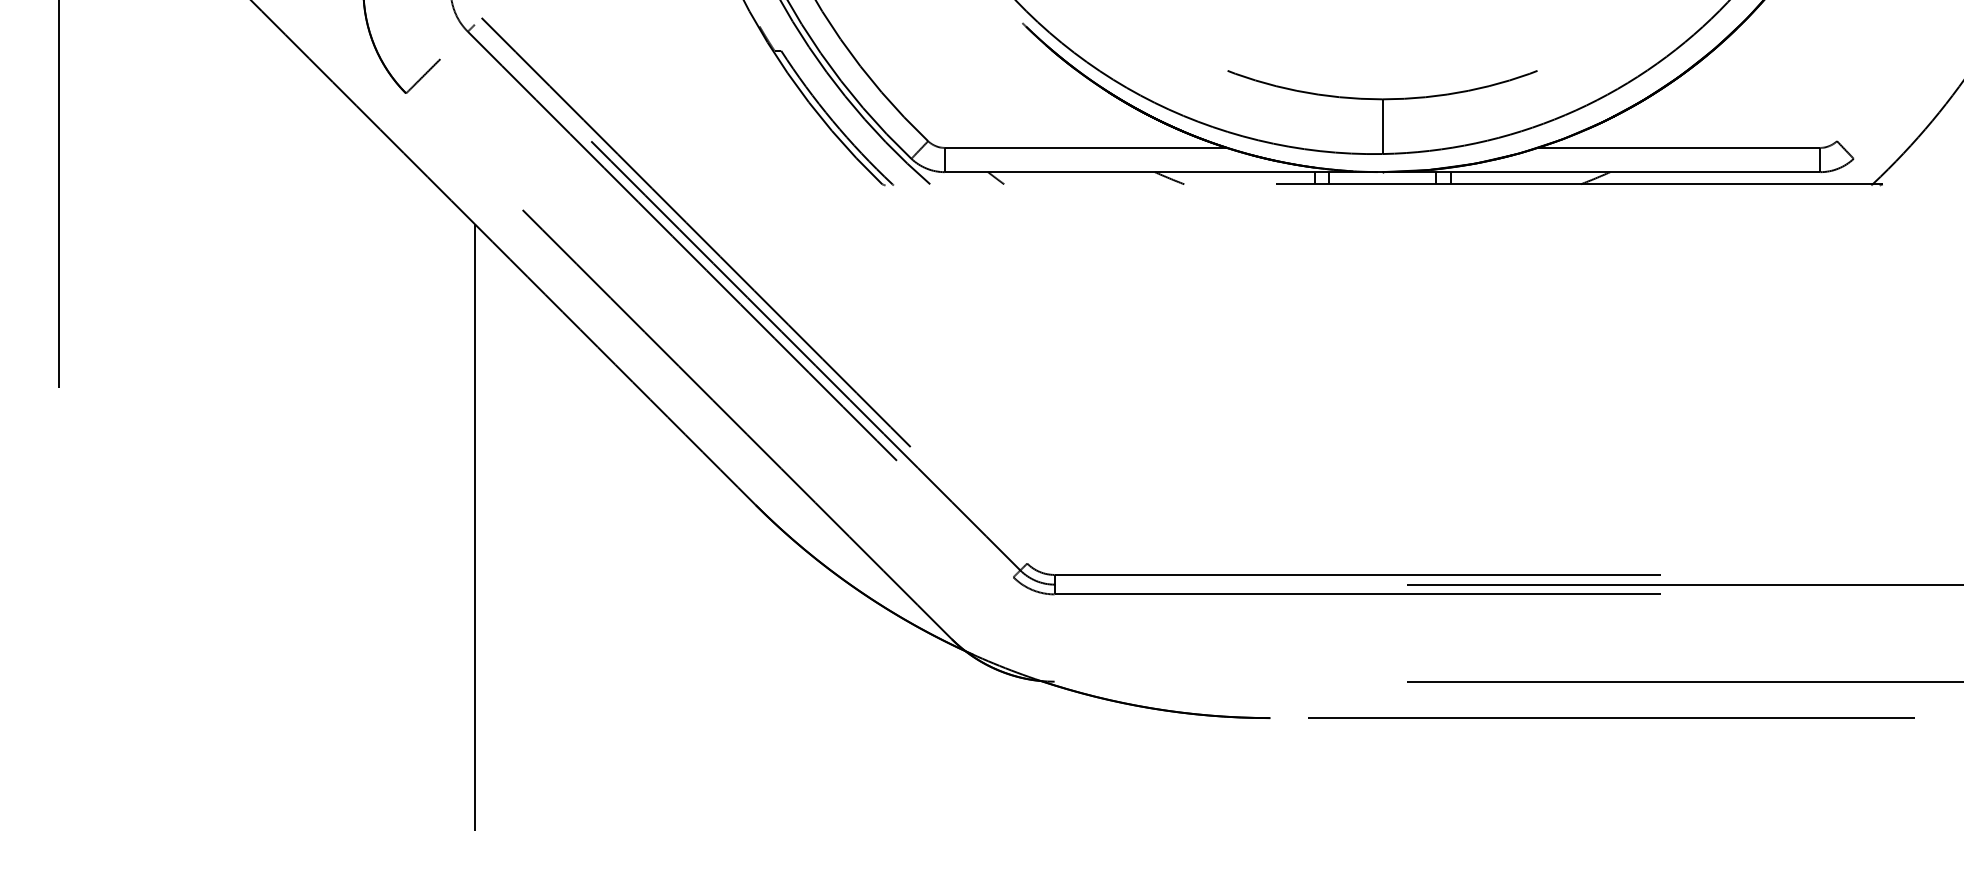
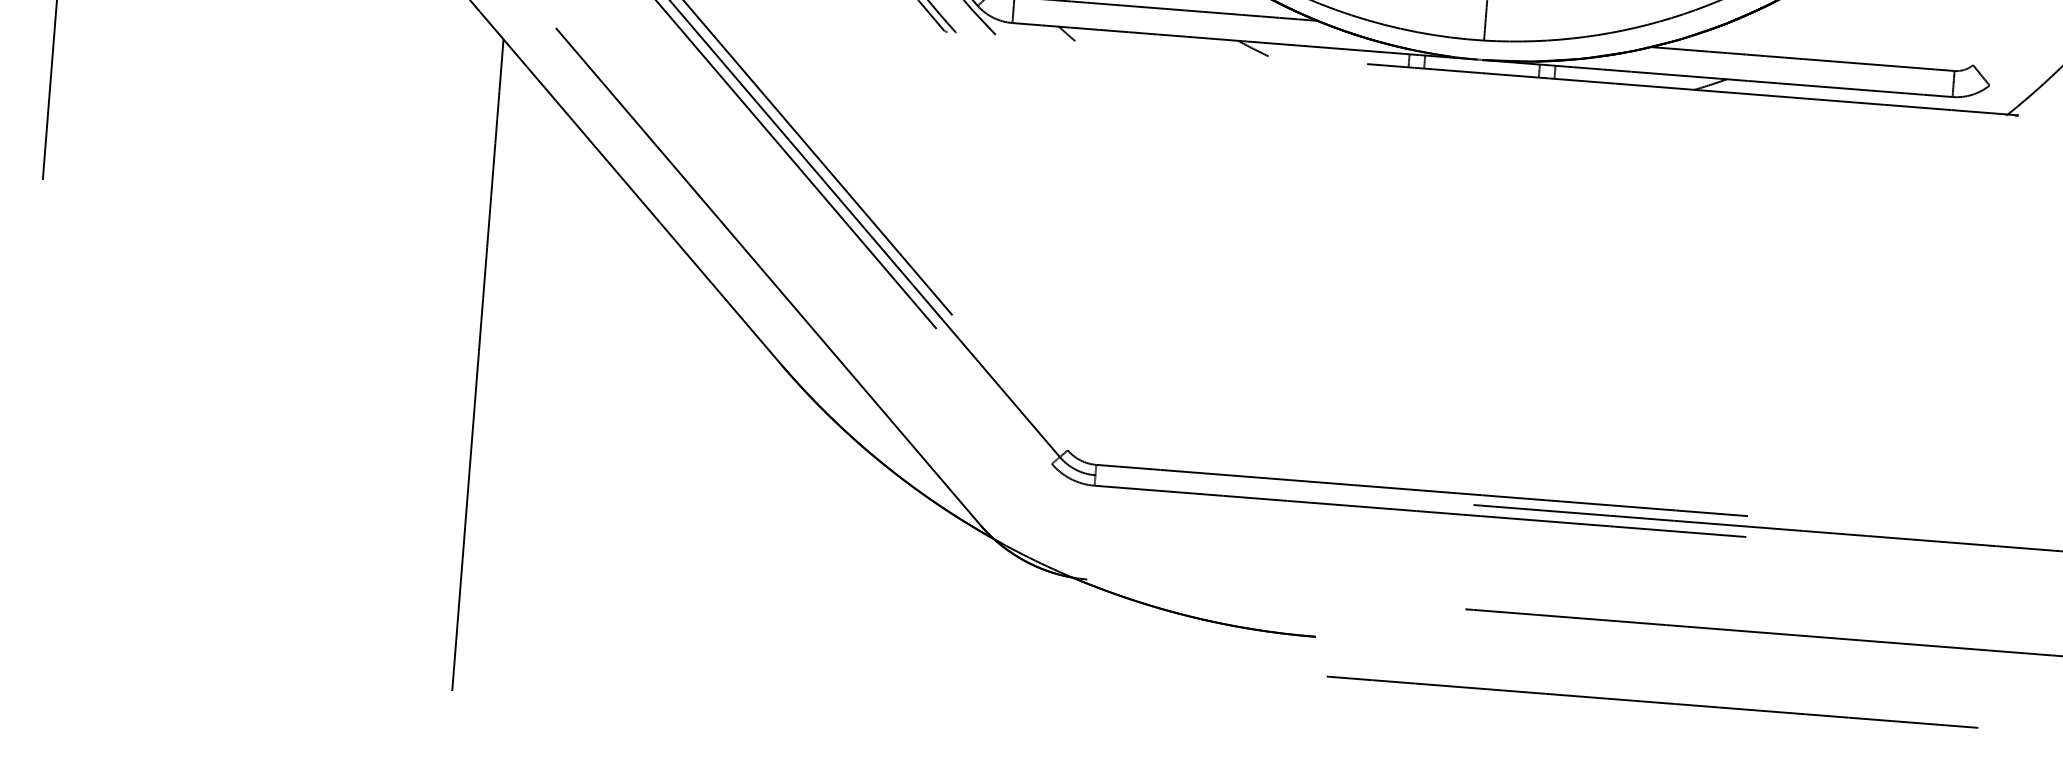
line: (1611, 717) -> (1652, 701), moved

